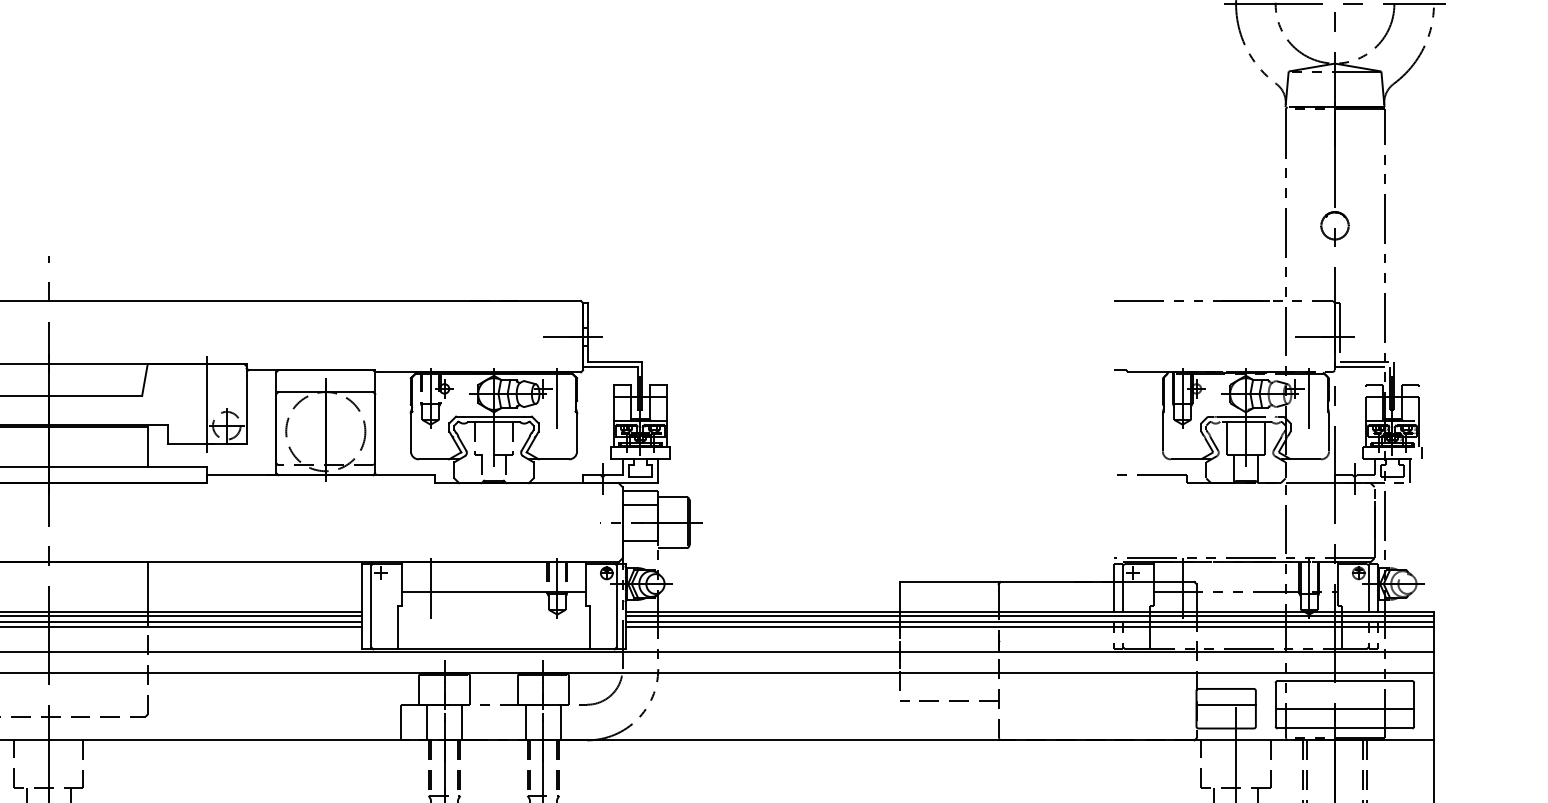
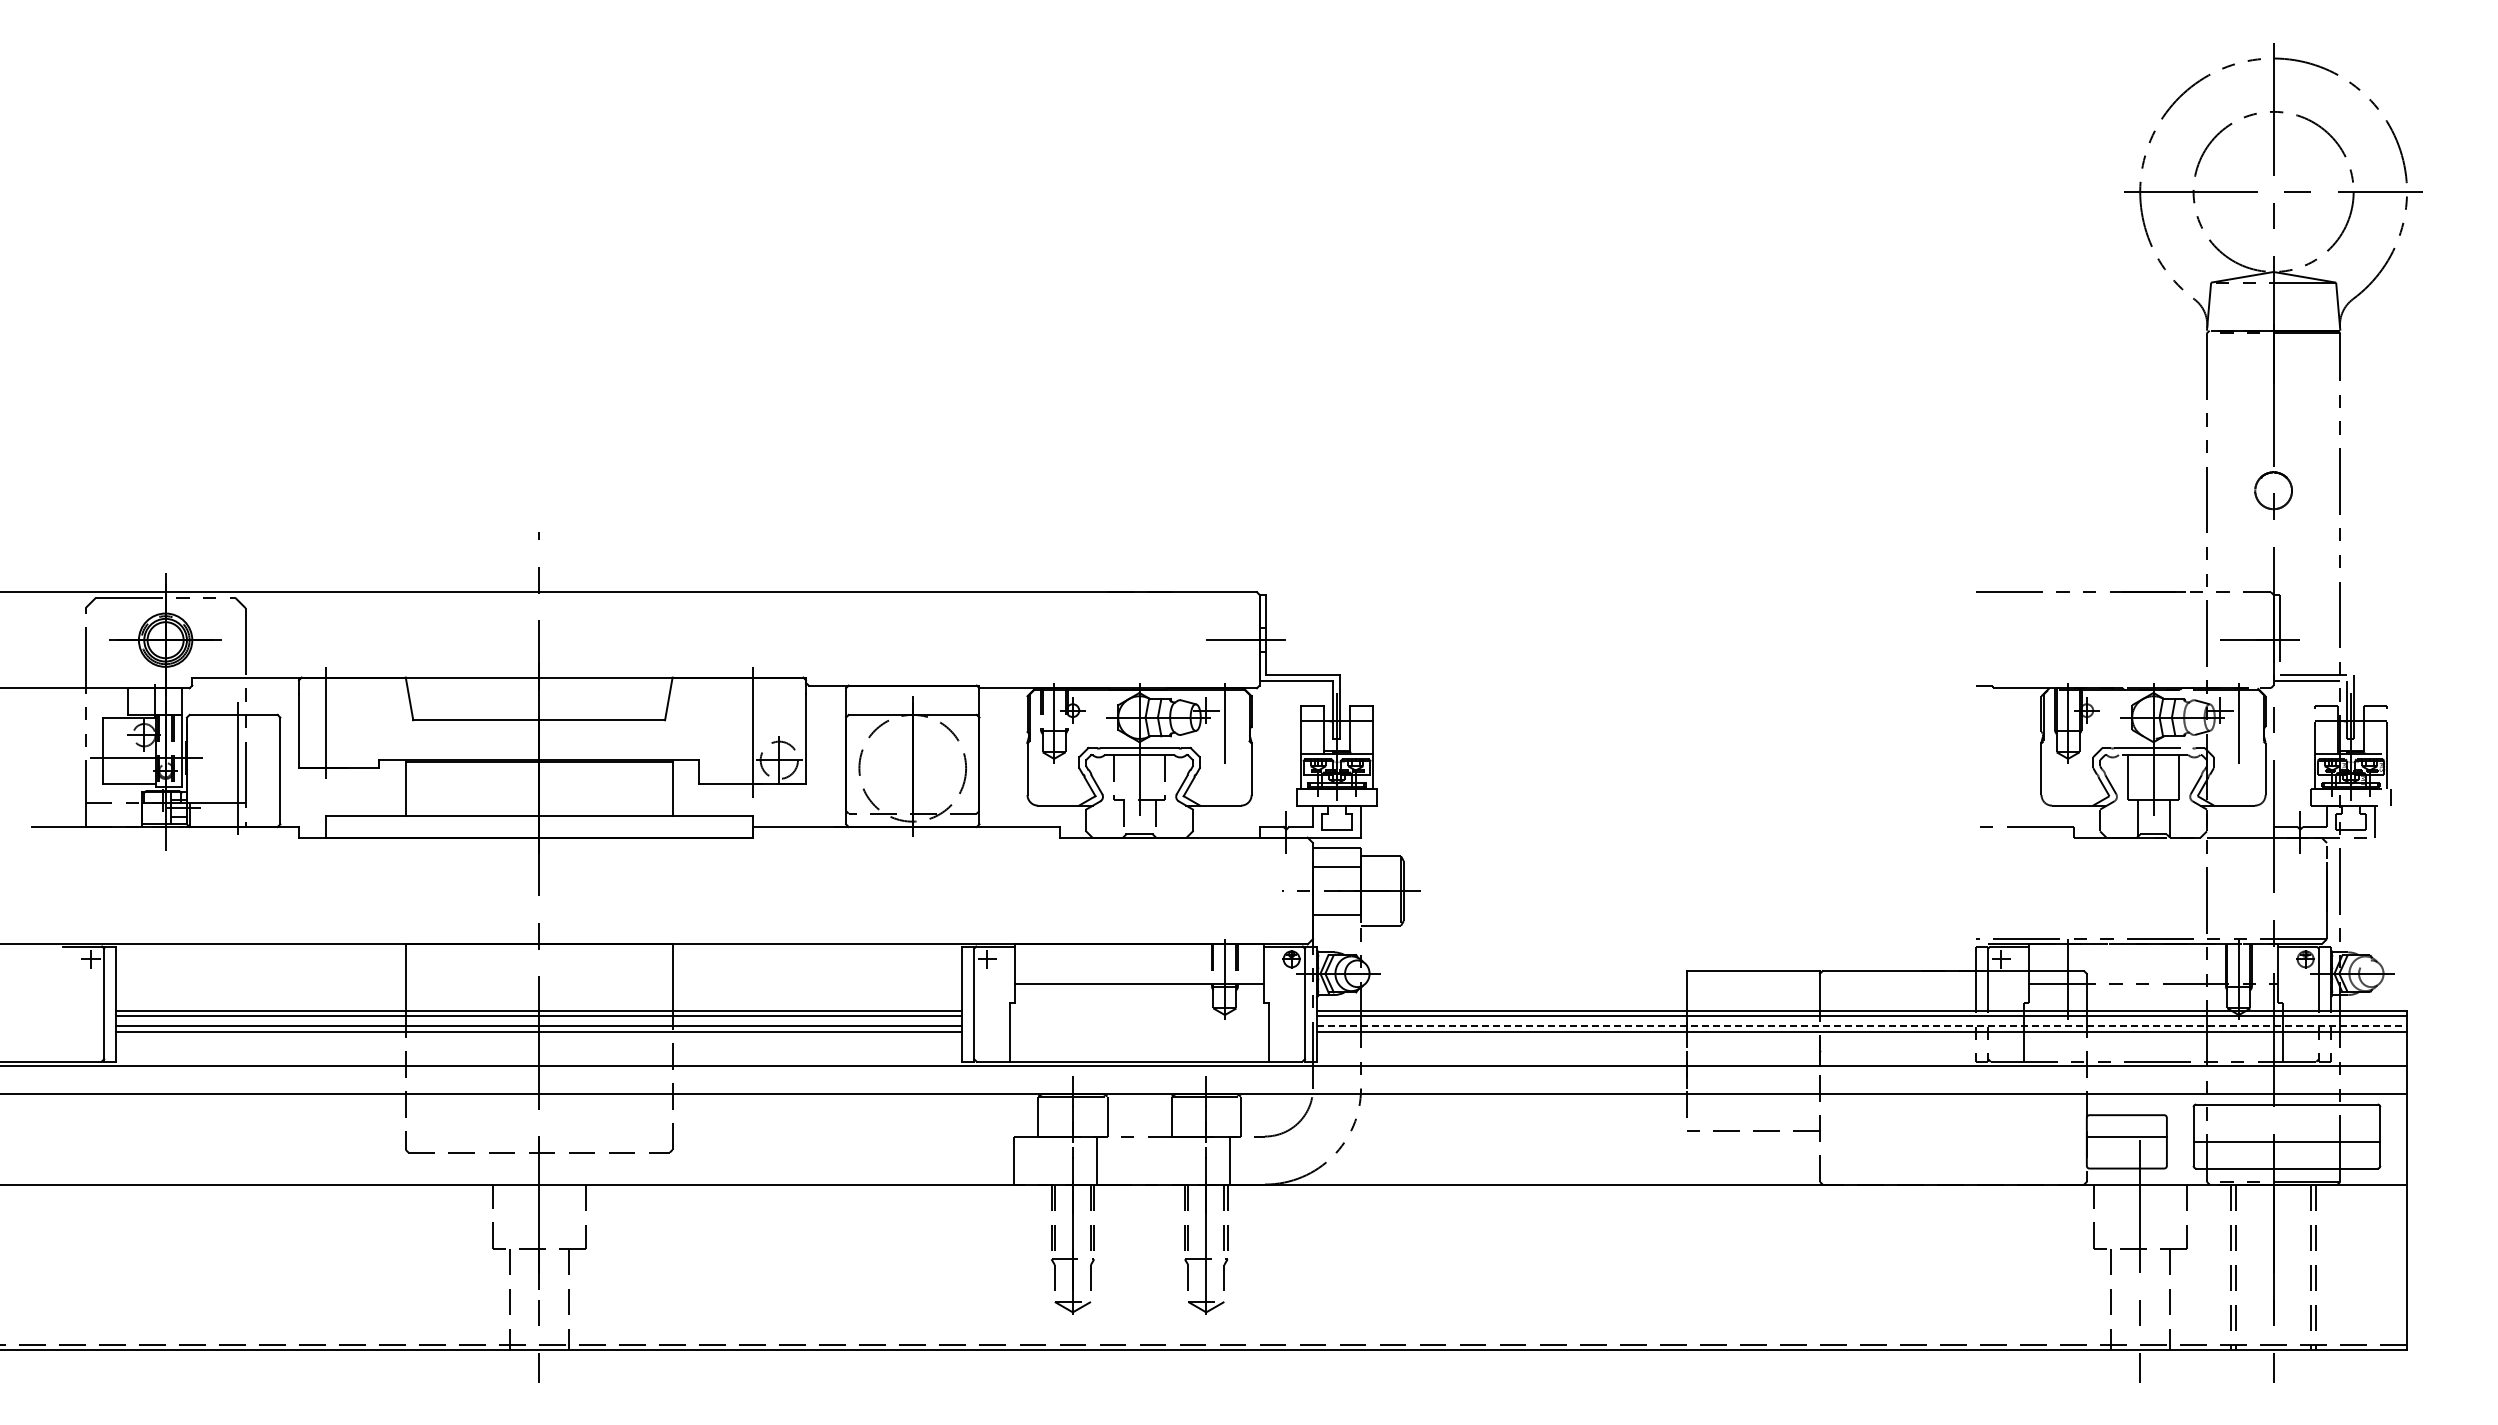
line: (430, 588) -> (1054, 979), removed
line: (1030, 622) -> (1862, 1025), solid -> dashed
line: (426, 722) -> (1048, 1160), removed
line: (525, 722) -> (1182, 1160), removed

